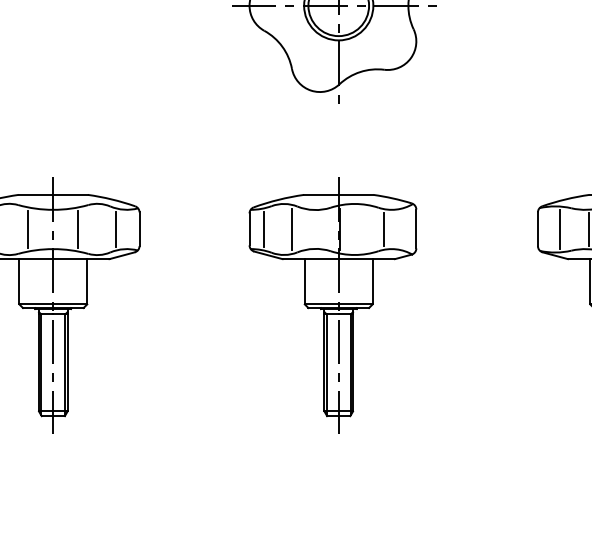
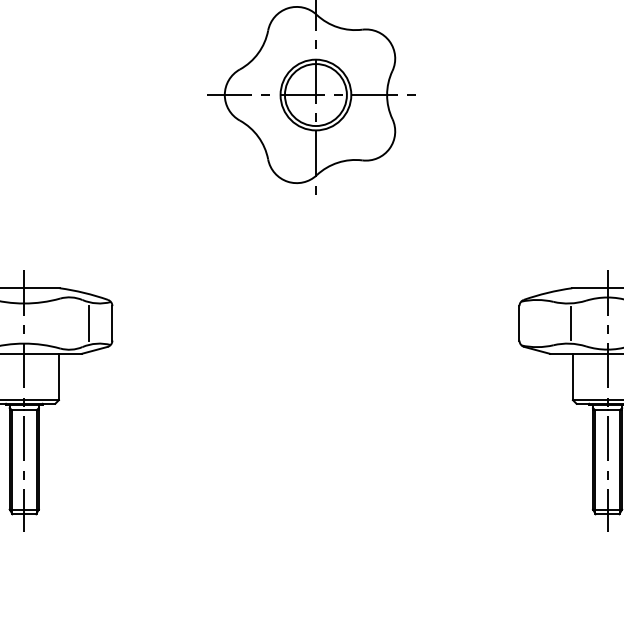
line: (77, 229) -> (49, 323), removed
line: (559, 229) -> (541, 323), removed
part: (333, 304) -> (310, 400), removed

